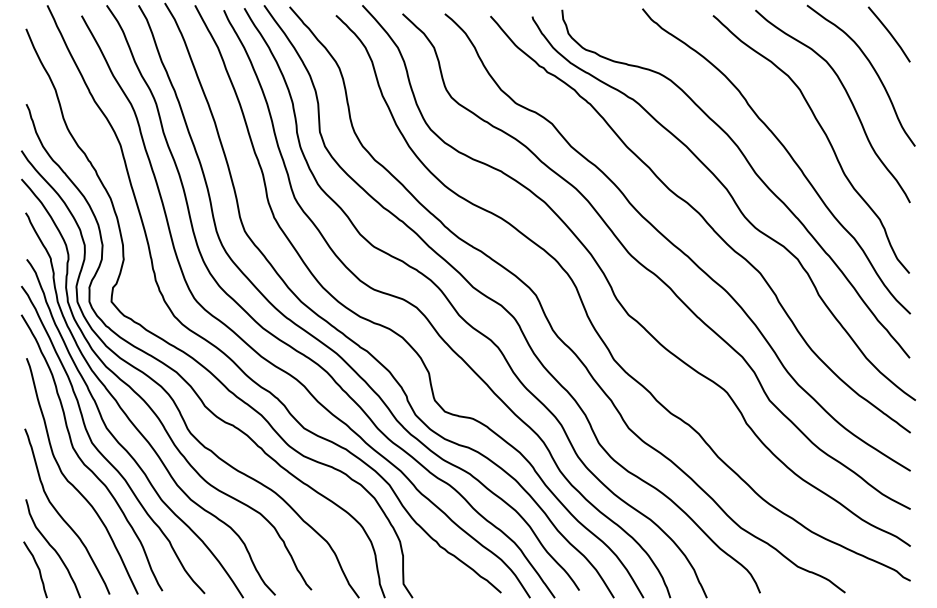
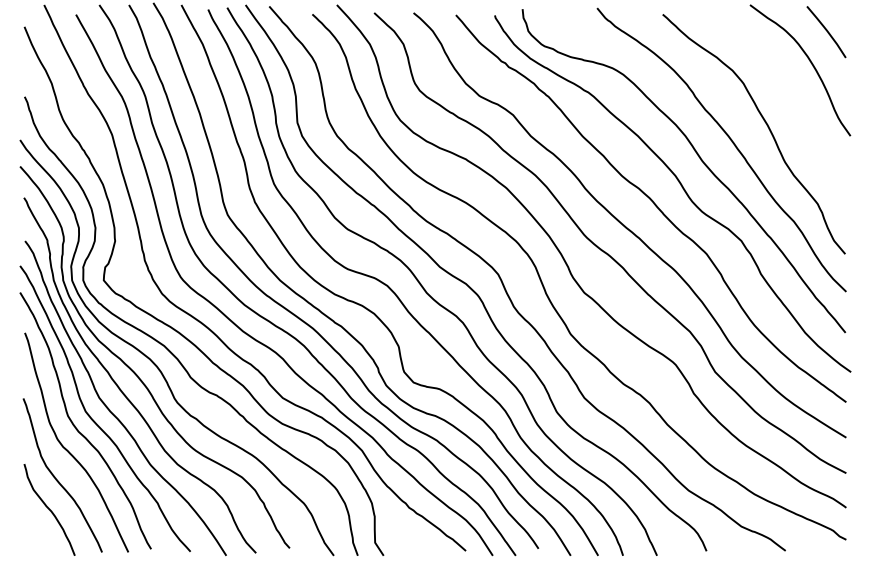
curve: (848, 98) -> (788, 91), removed
curve: (36, 567) -> (34, 527), removed

